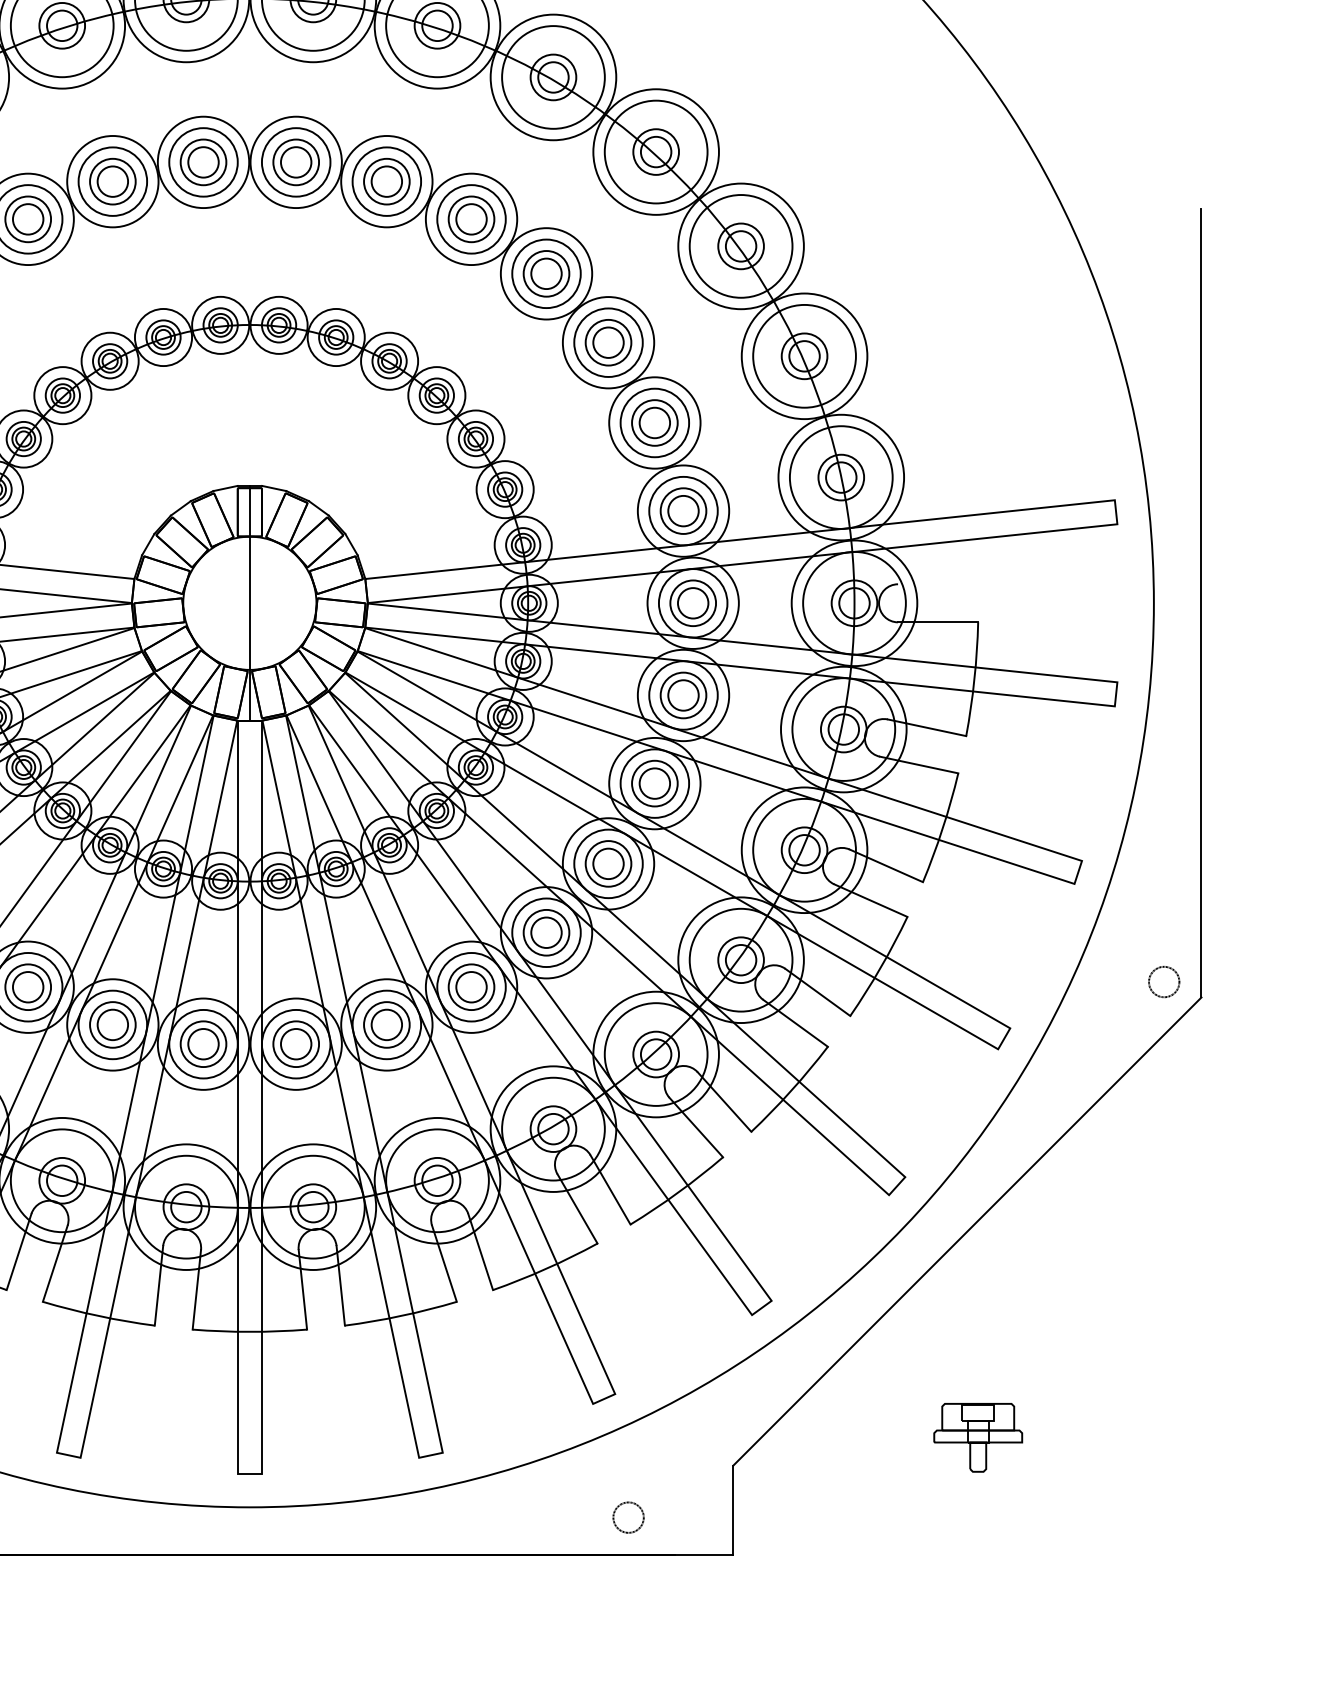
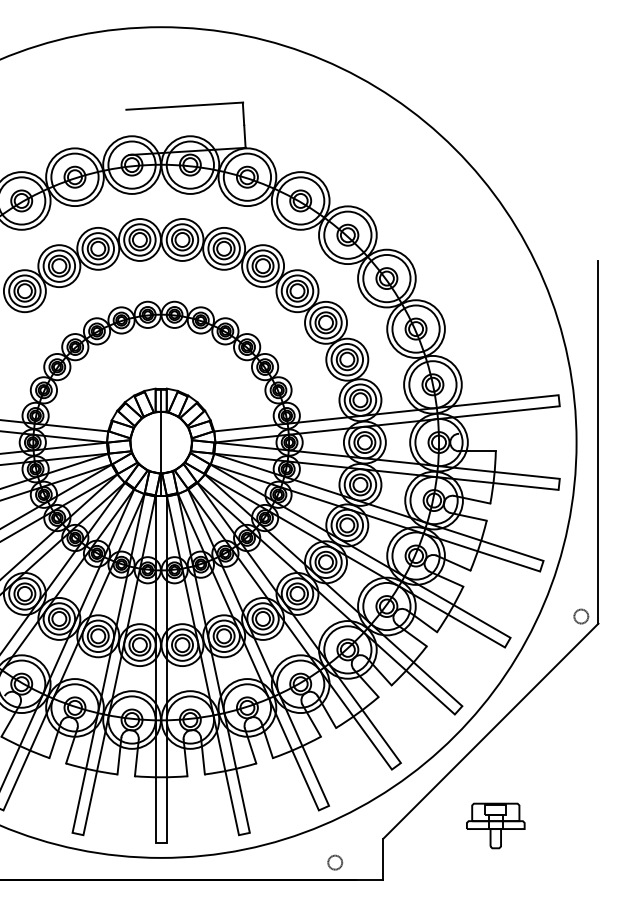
part: (977, 1436) -> (495, 825), size x1.43

